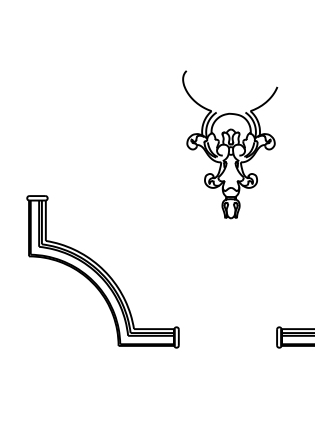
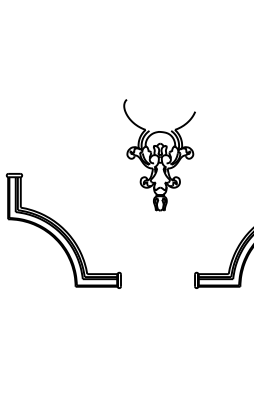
part: (229, 145) -> (159, 155), moved

